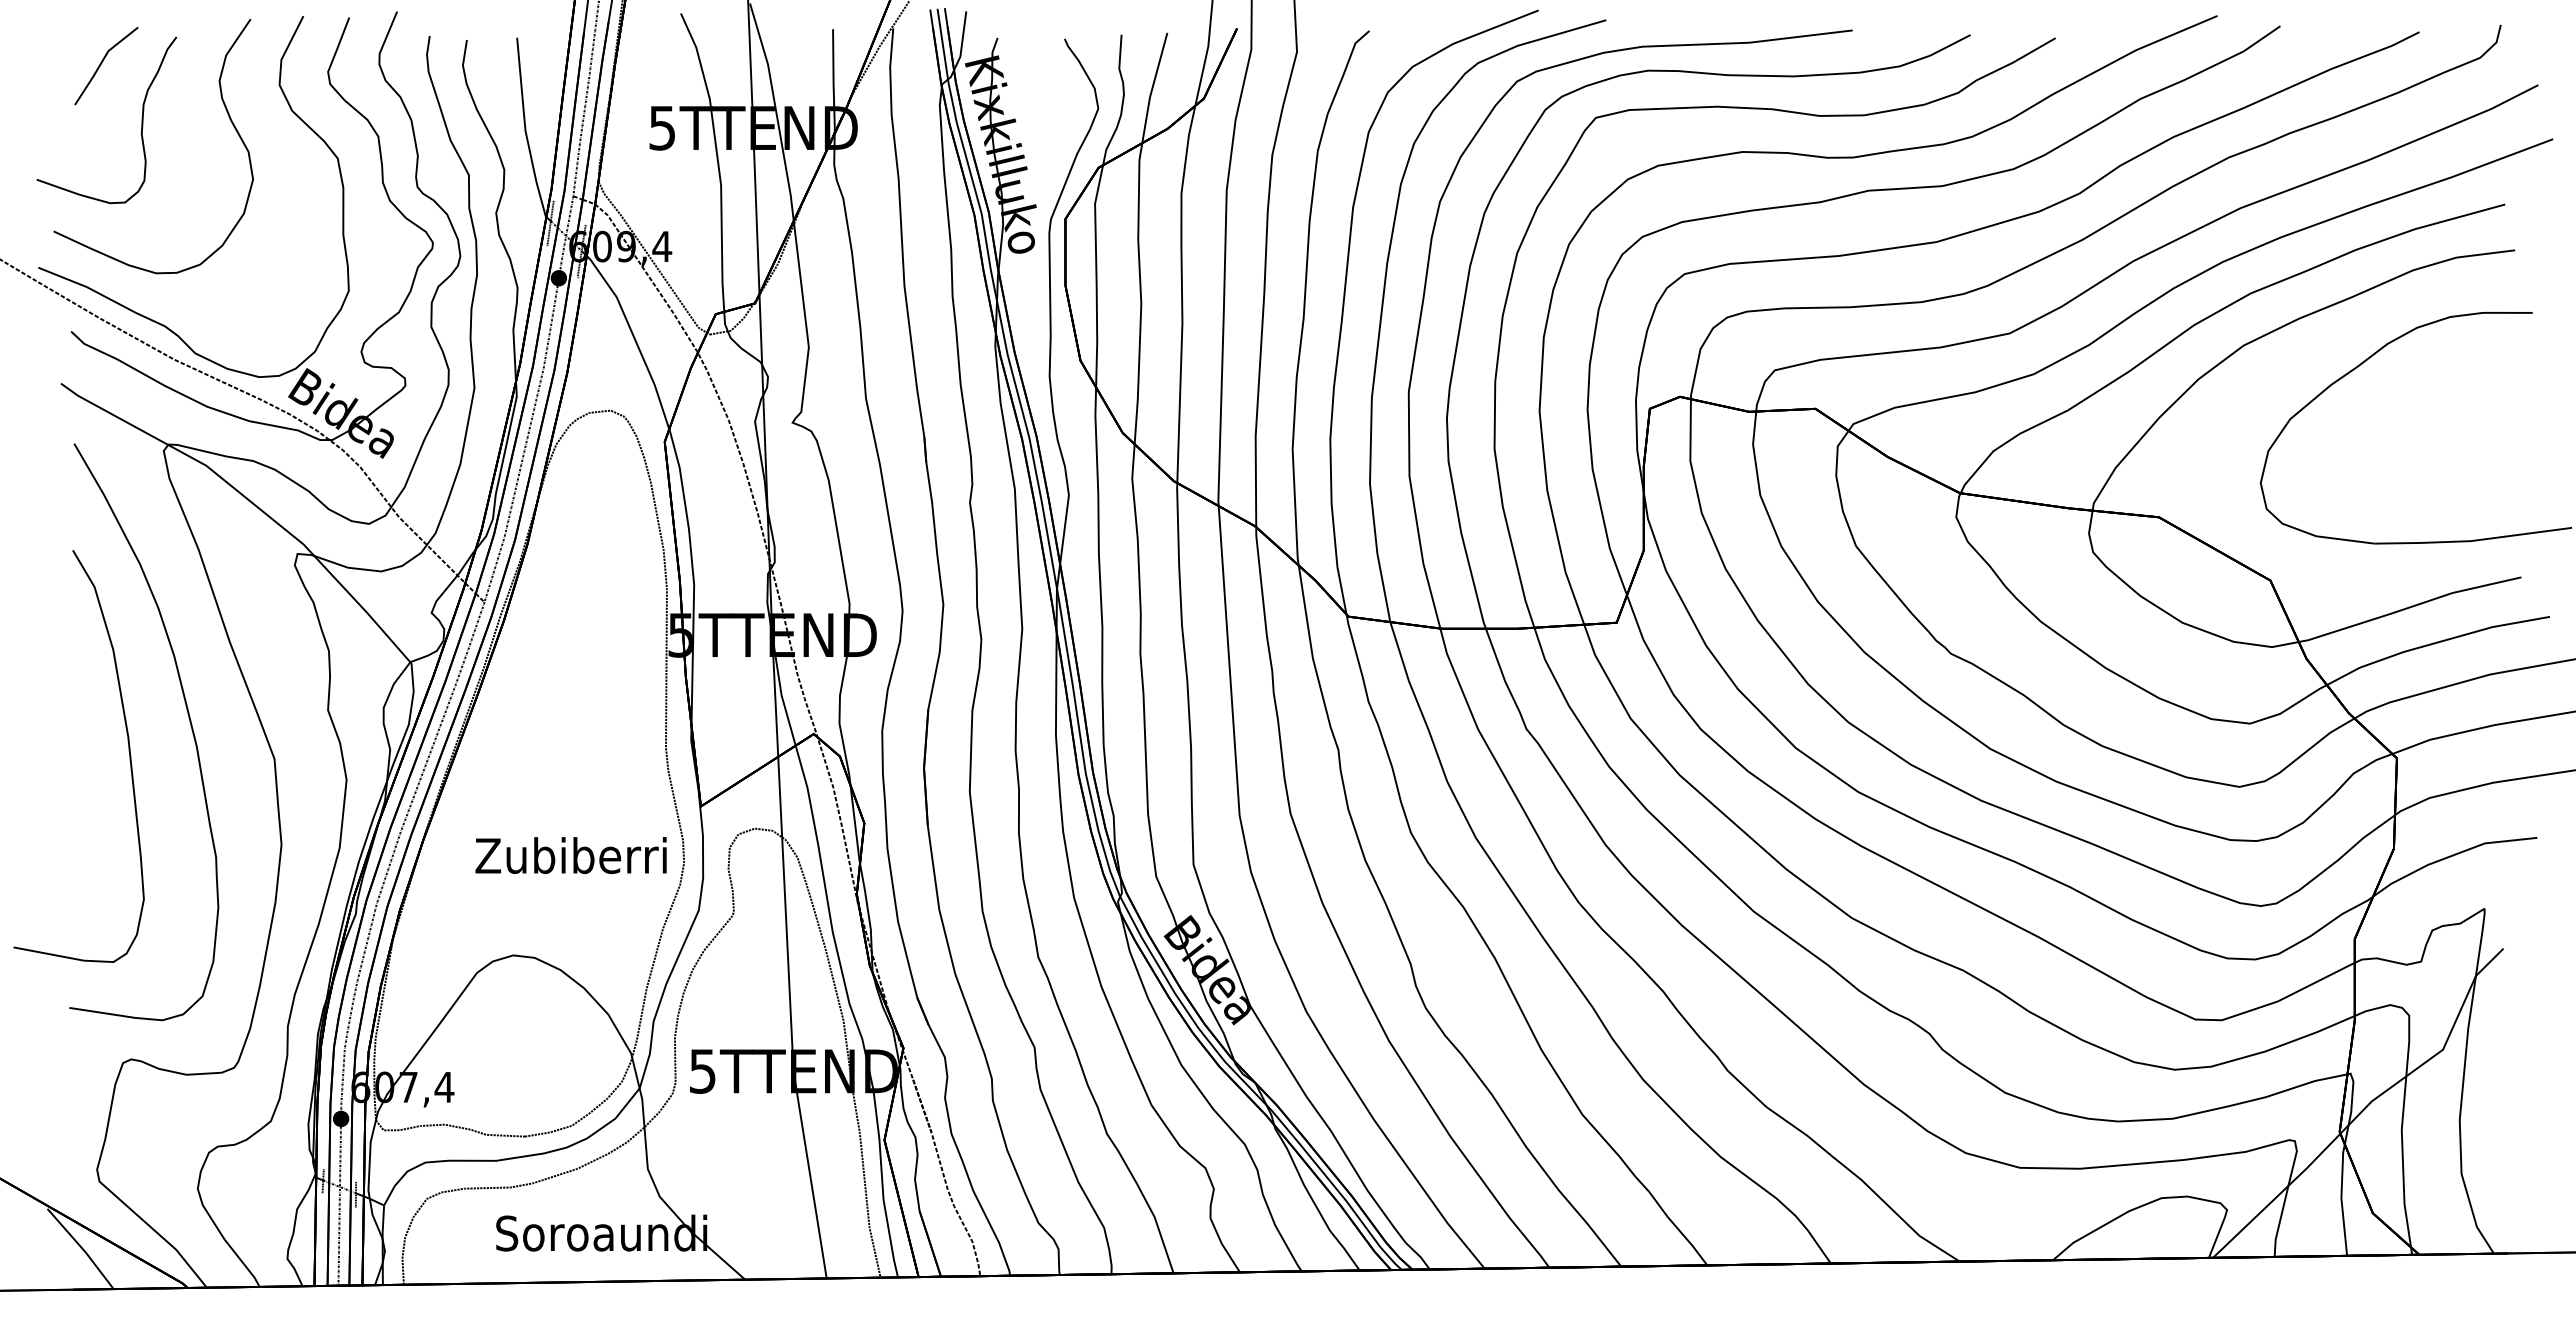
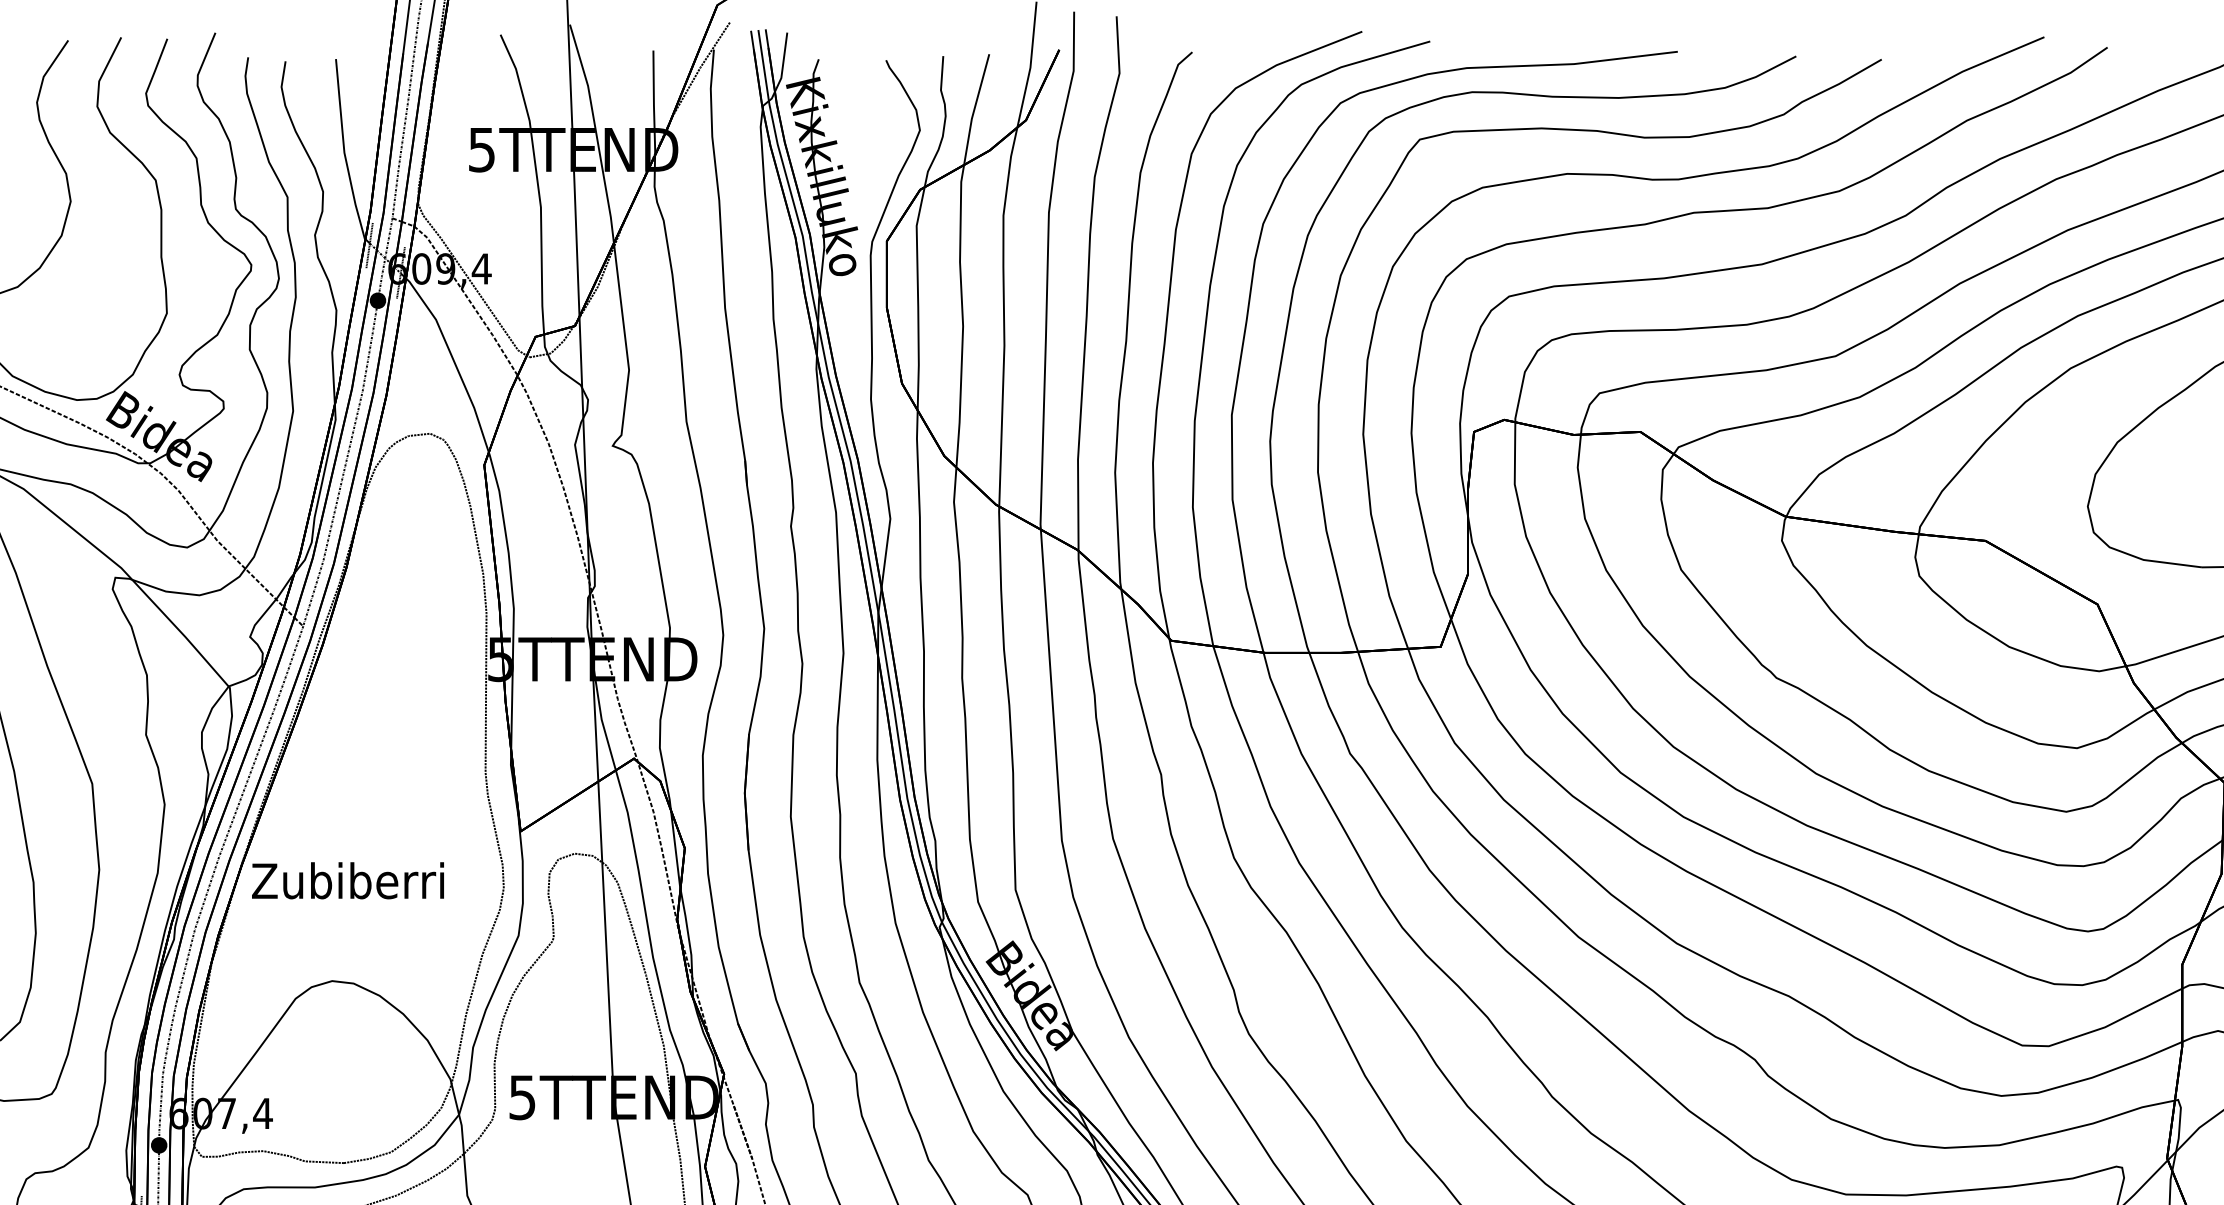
text: (570, 855) -> (347, 880), moved

